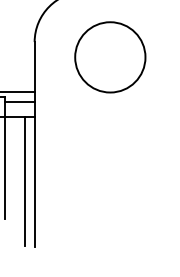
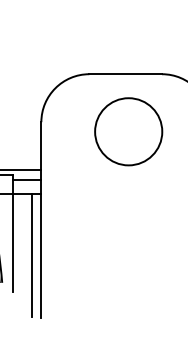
circle: (110, 57) -> (128, 131), moved

